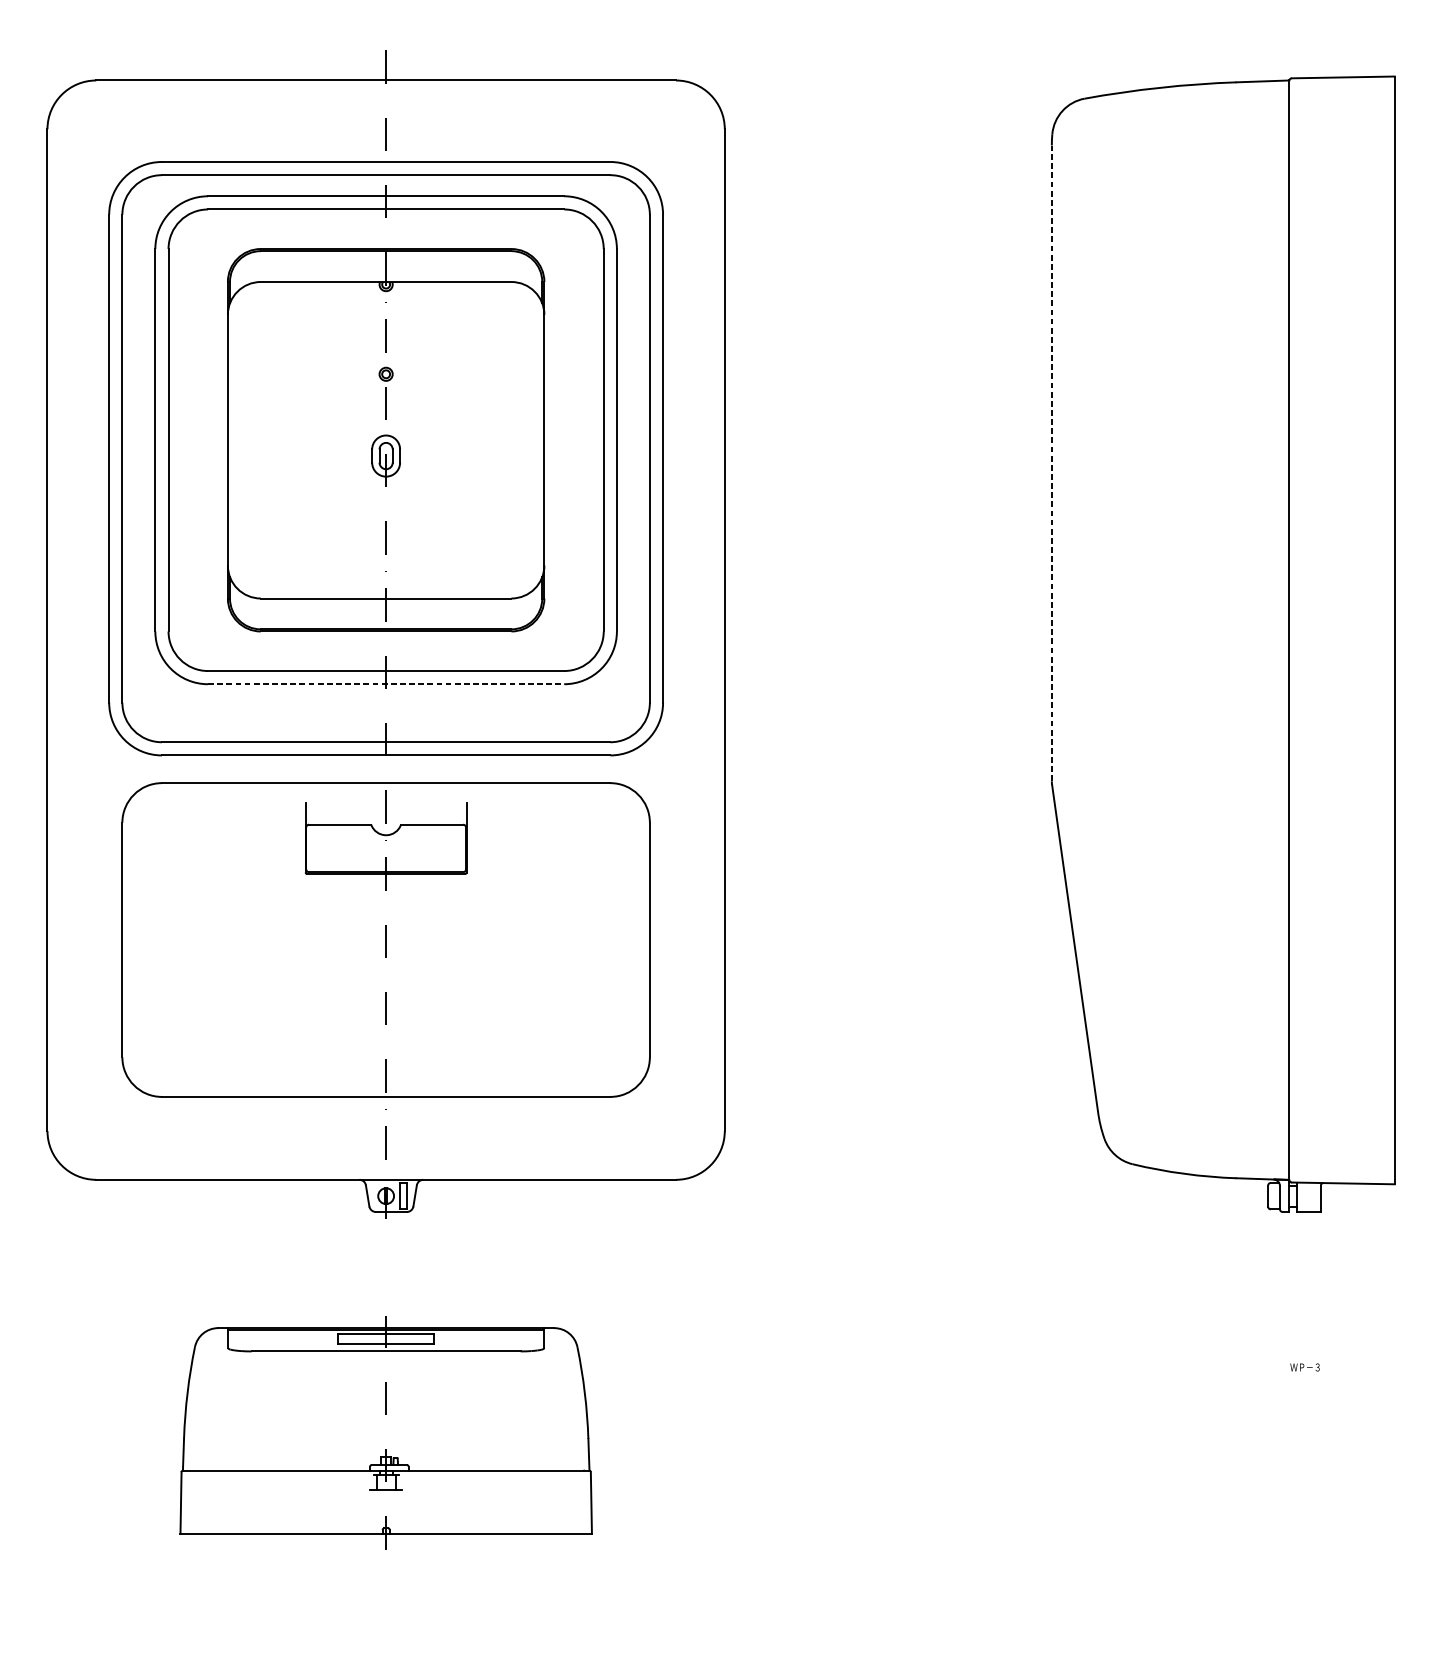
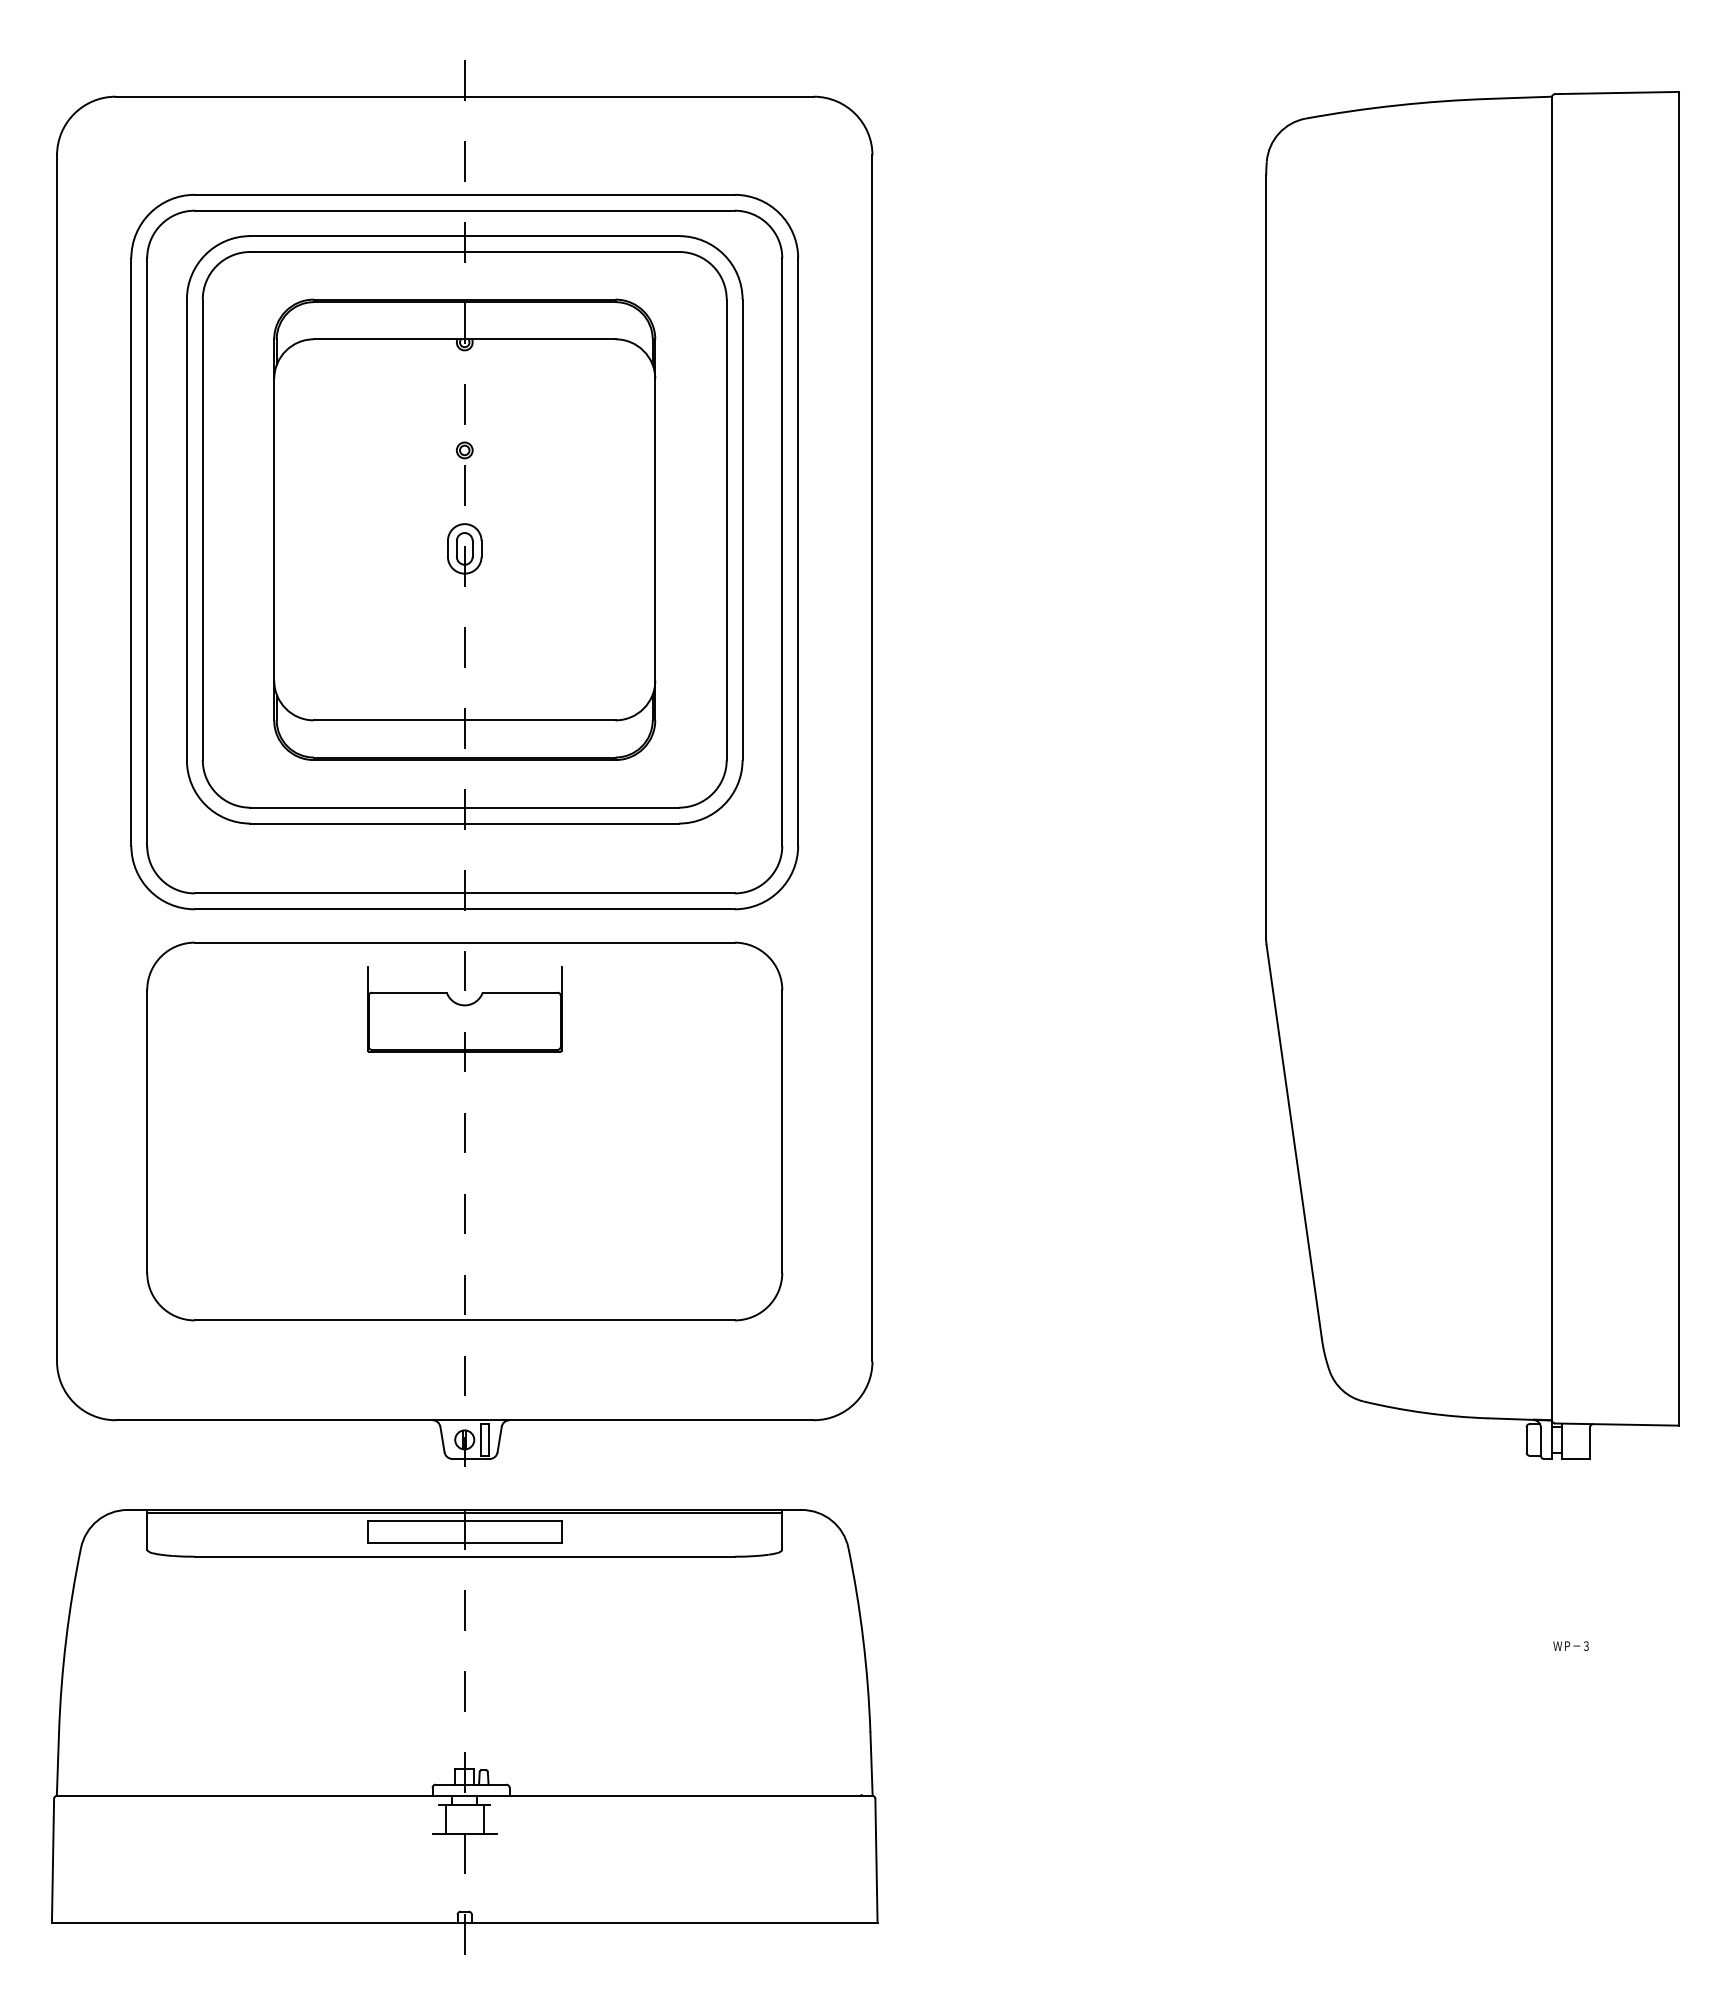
line: (1052, 463) -> (1266, 557), dashed -> solid
line: (386, 684) -> (465, 823), dashed -> solid
part: (385, 1438) -> (464, 1731), size x1.67

